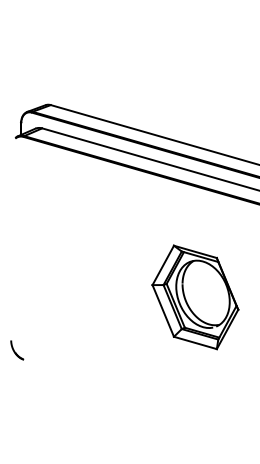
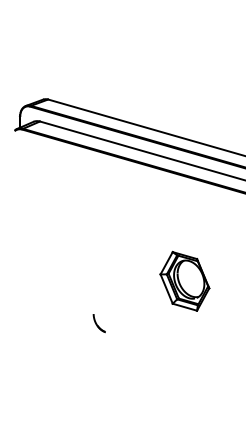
part: (195, 297) -> (184, 281), size x0.6
part: (16, 350) -> (98, 323), moved

